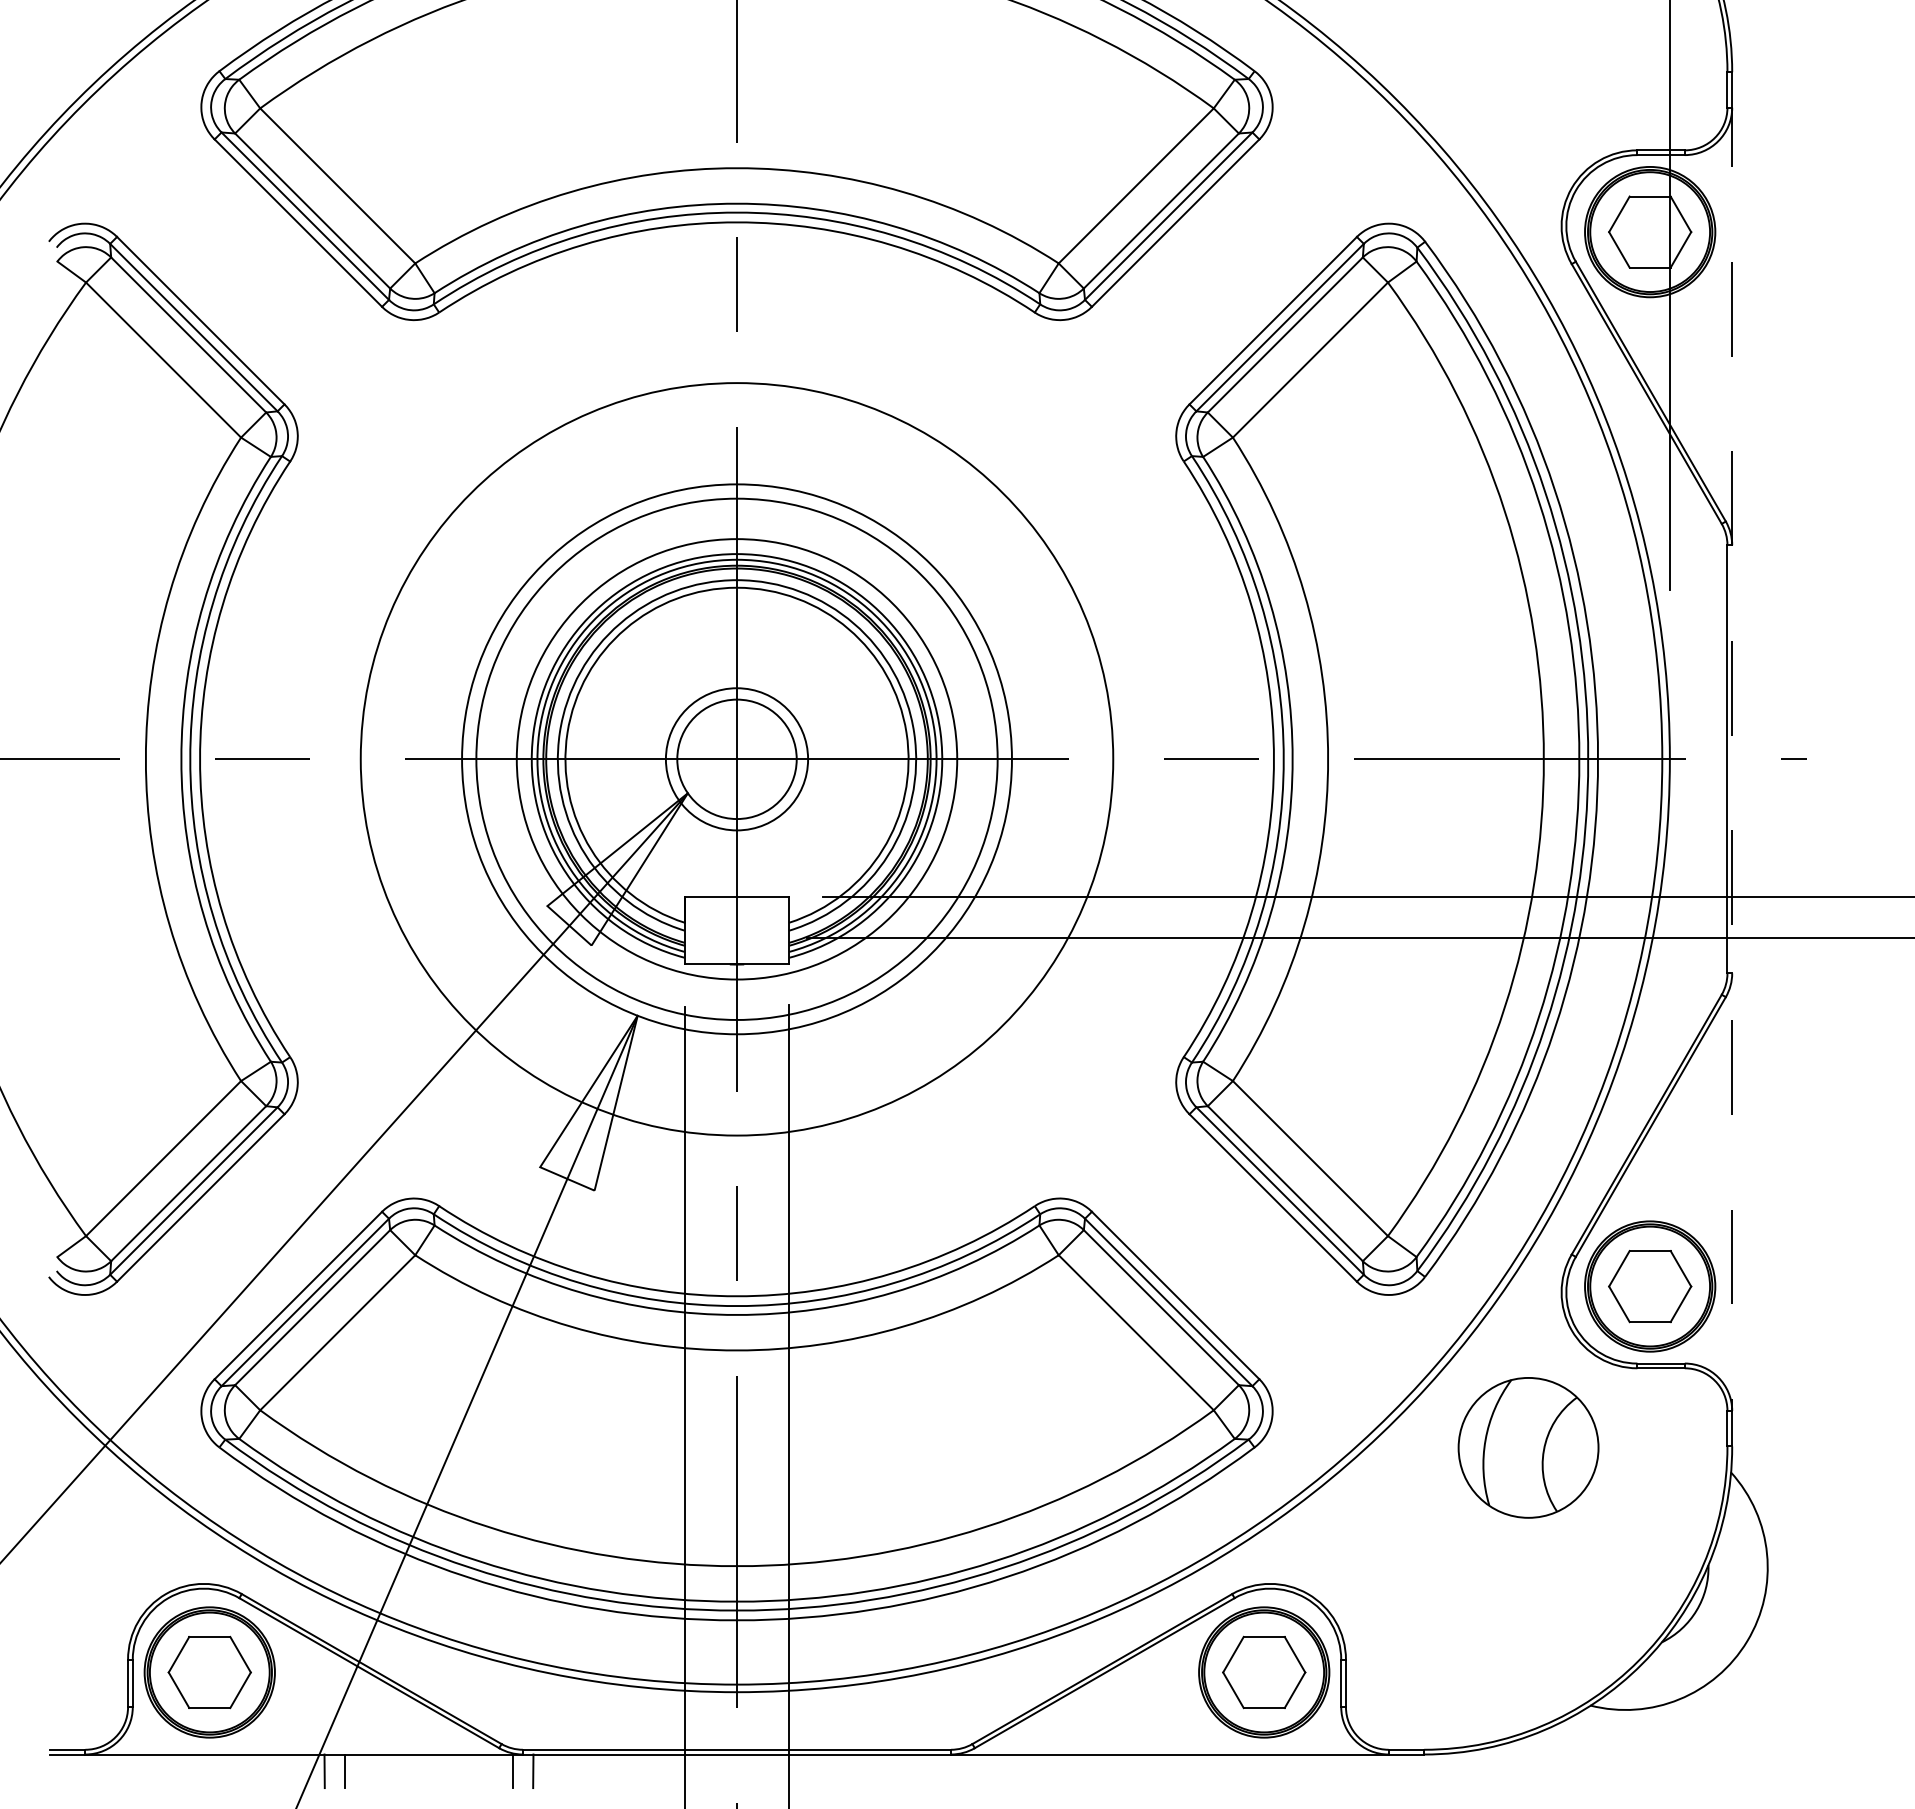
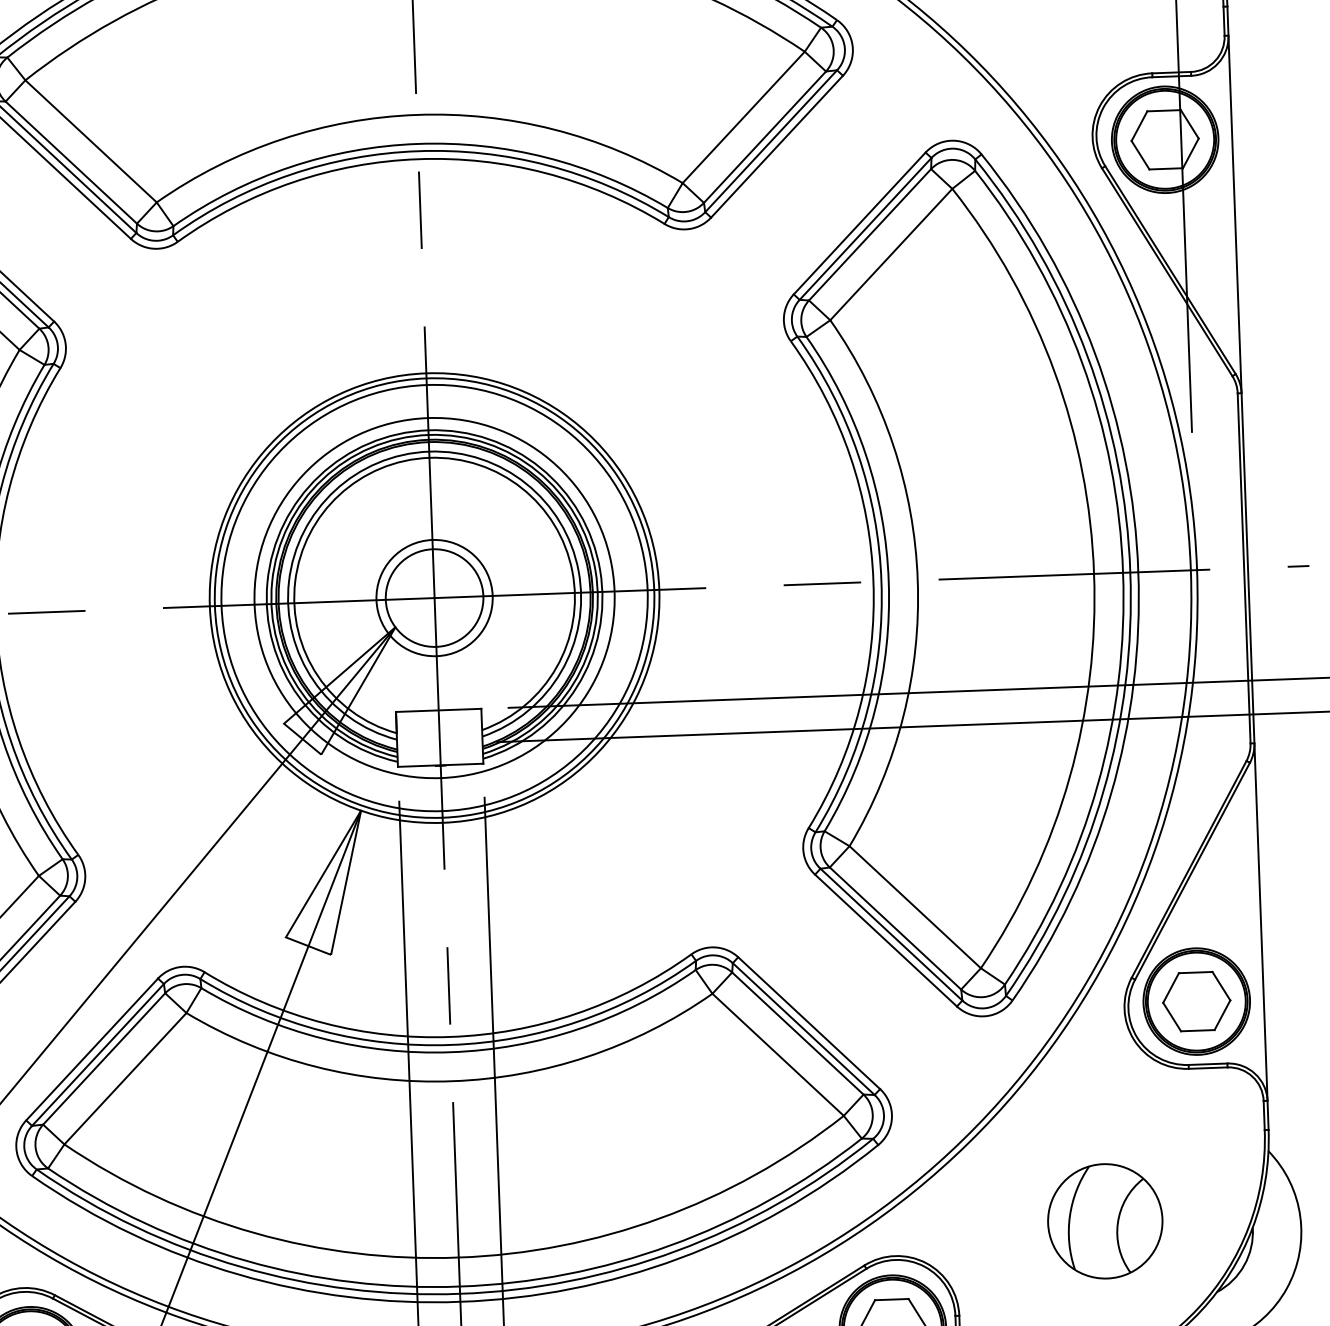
circle: (736, 759) -> (434, 598), size x0.71
line: (1732, 759) -> (1248, 568), dashed -> solid
part: (1528, 1447) -> (1105, 1221), moved

